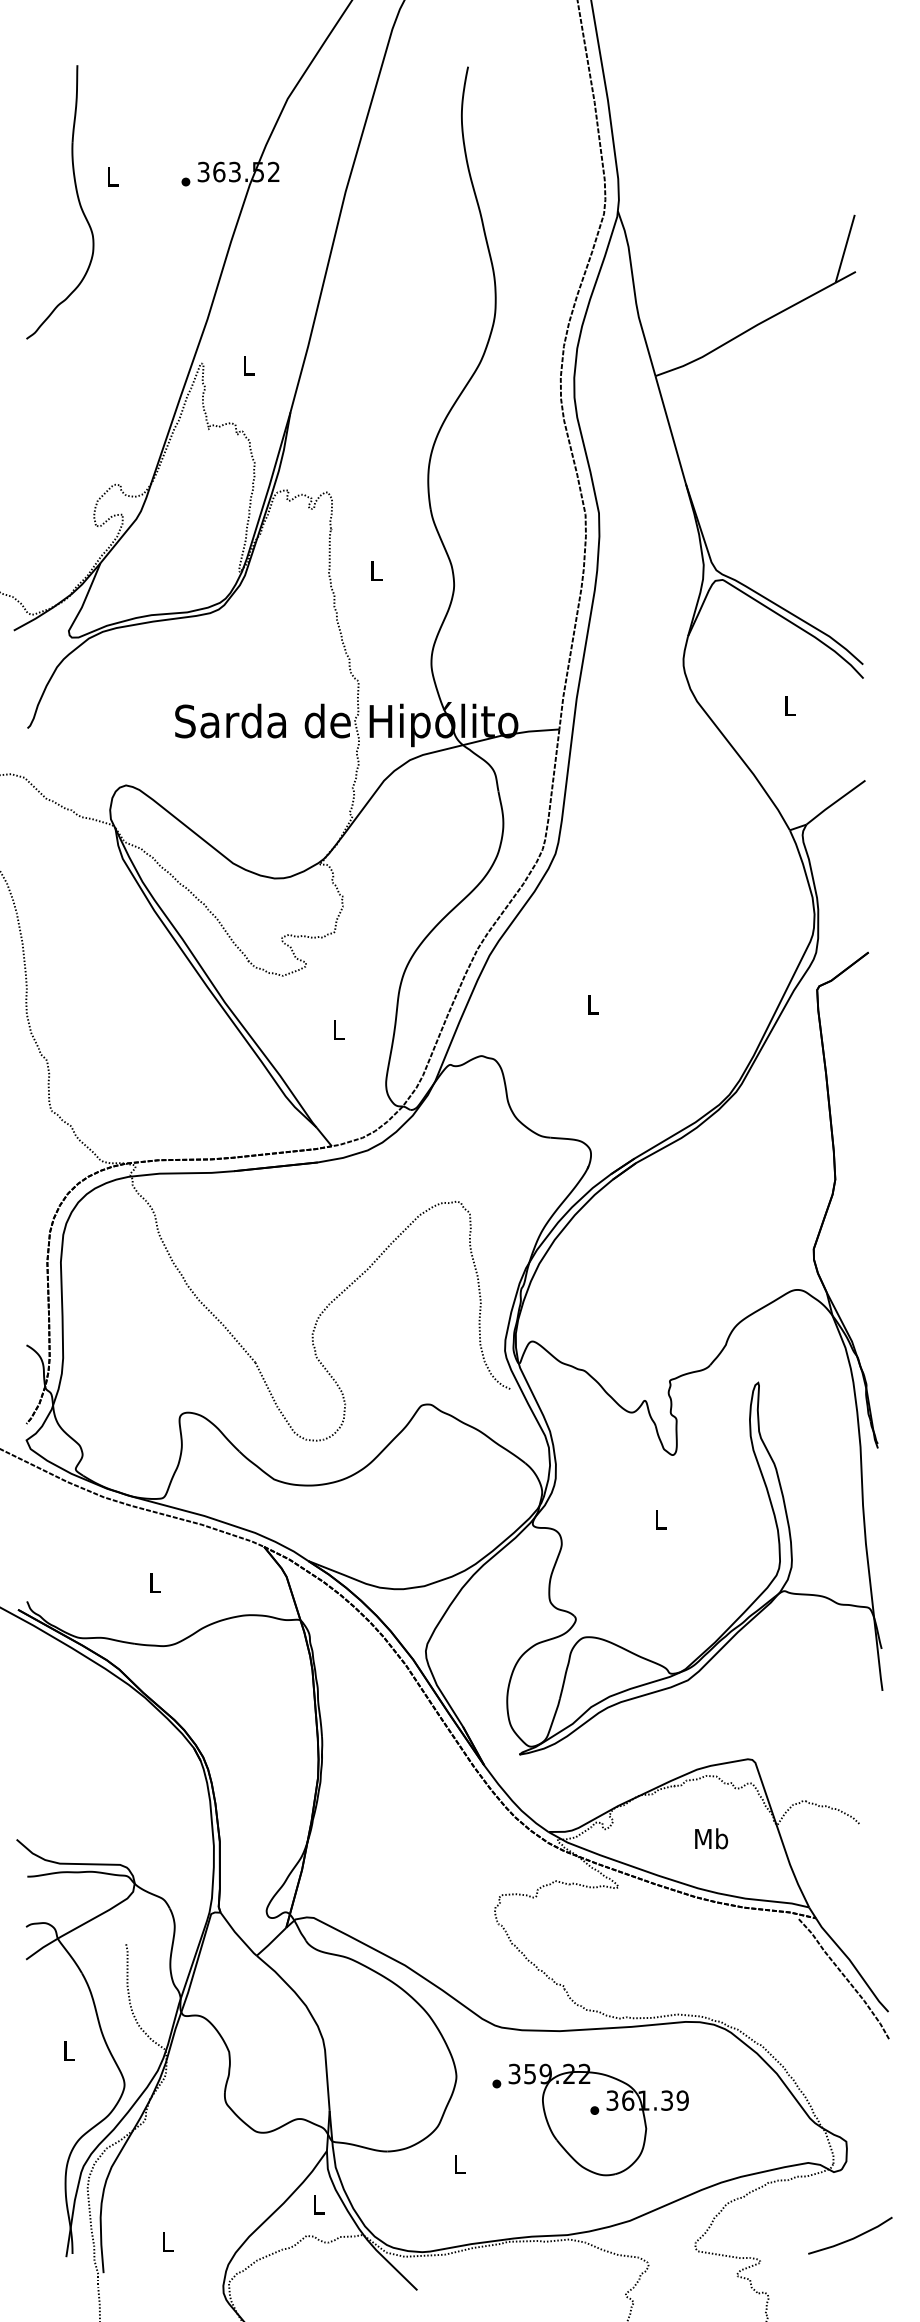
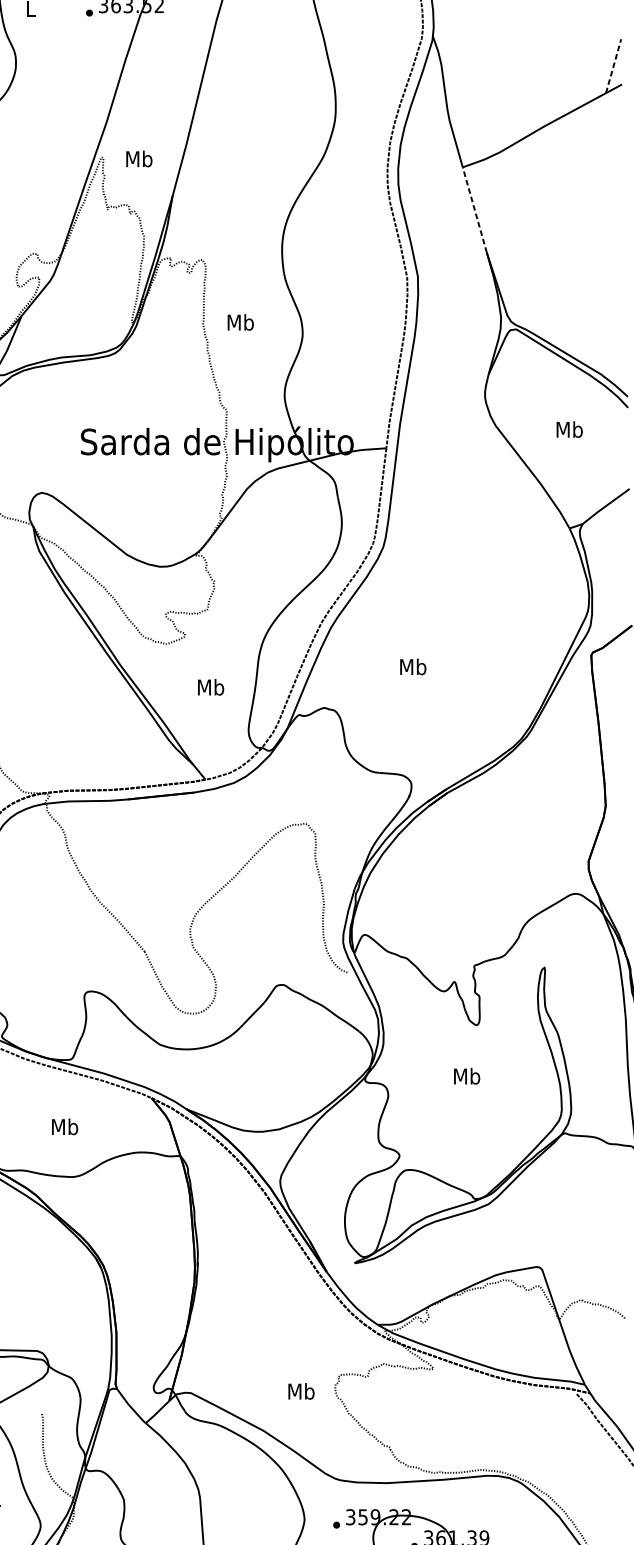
line: (845, 248) -> (613, 65), solid -> dashed
text: (248, 365) -> (139, 158), L -> Mb
line: (670, 429) -> (474, 209), solid -> dashed
text: (375, 570) -> (240, 321), L -> Mb
text: (789, 705) -> (569, 429), L -> Mb
text: (592, 1003) -> (412, 666), L -> Mb
text: (338, 1029) -> (210, 686), L -> Mb
text: (660, 1519) -> (466, 1076), L -> Mb
text: (154, 1582) -> (64, 1126), L -> Mb
text: (711, 1838) -> (301, 1391), moved

